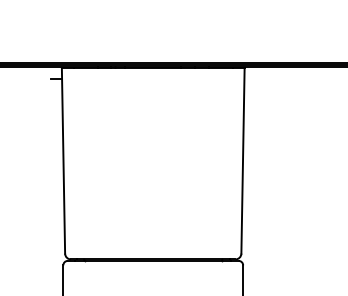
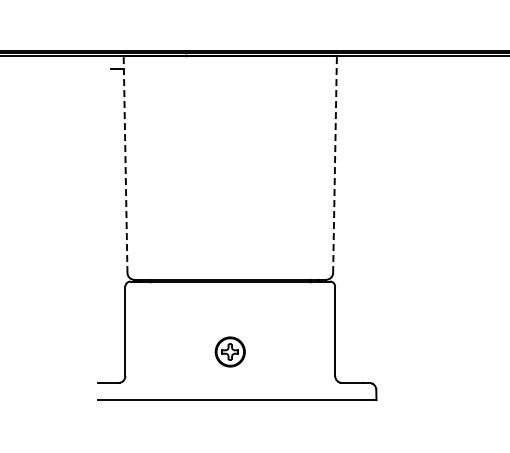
line: (63, 160) -> (125, 164), solid -> dashed
line: (243, 160) -> (335, 164), solid -> dashed

